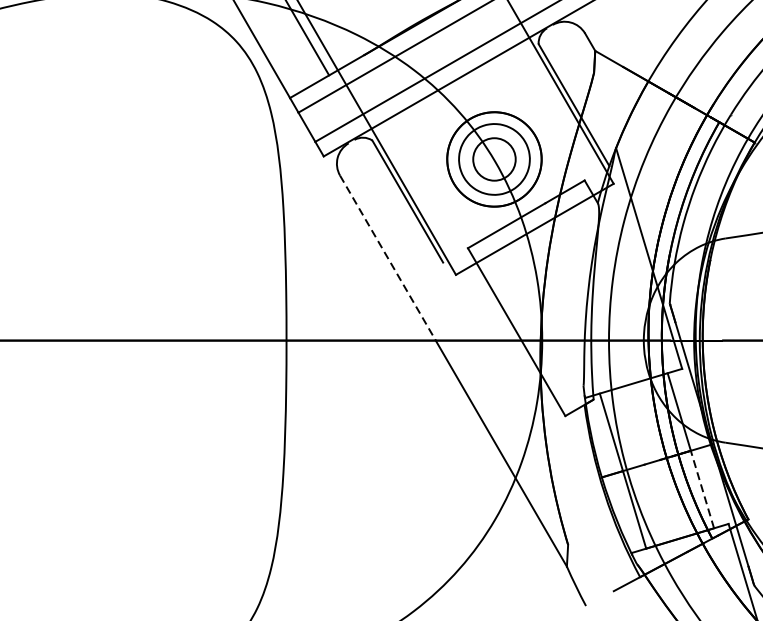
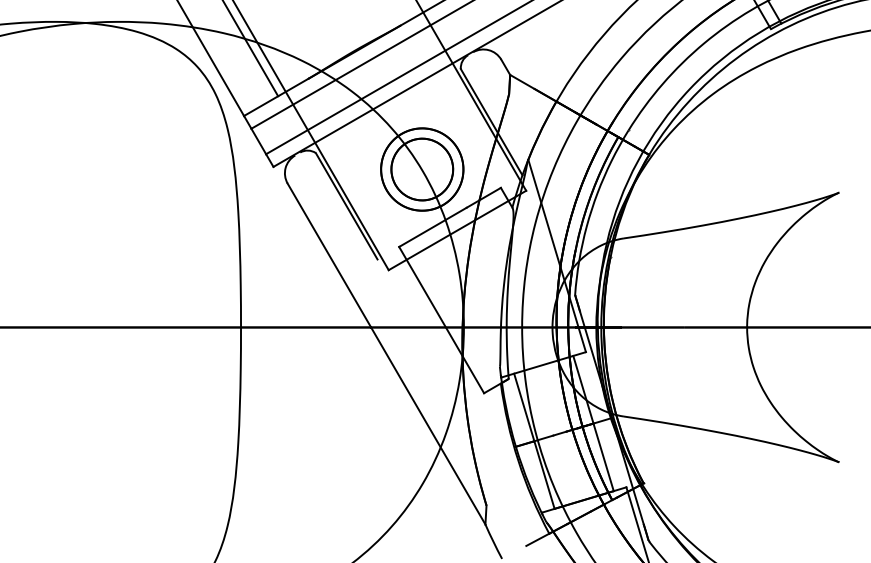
circle: (494, 159) -> (422, 169), size x1.67
line: (388, 258) -> (329, 255), dashed -> solid
line: (702, 488) -> (603, 456), dashed -> solid

